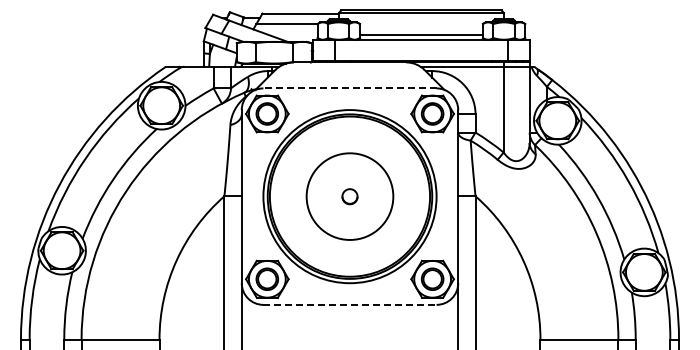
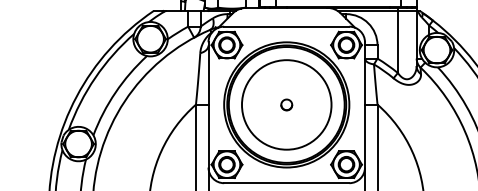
line: (350, 88) -> (287, 26), dashed -> solid
circle: (349, 196) -> (286, 104), size x1.43
line: (350, 304) -> (287, 182), dashed -> solid

